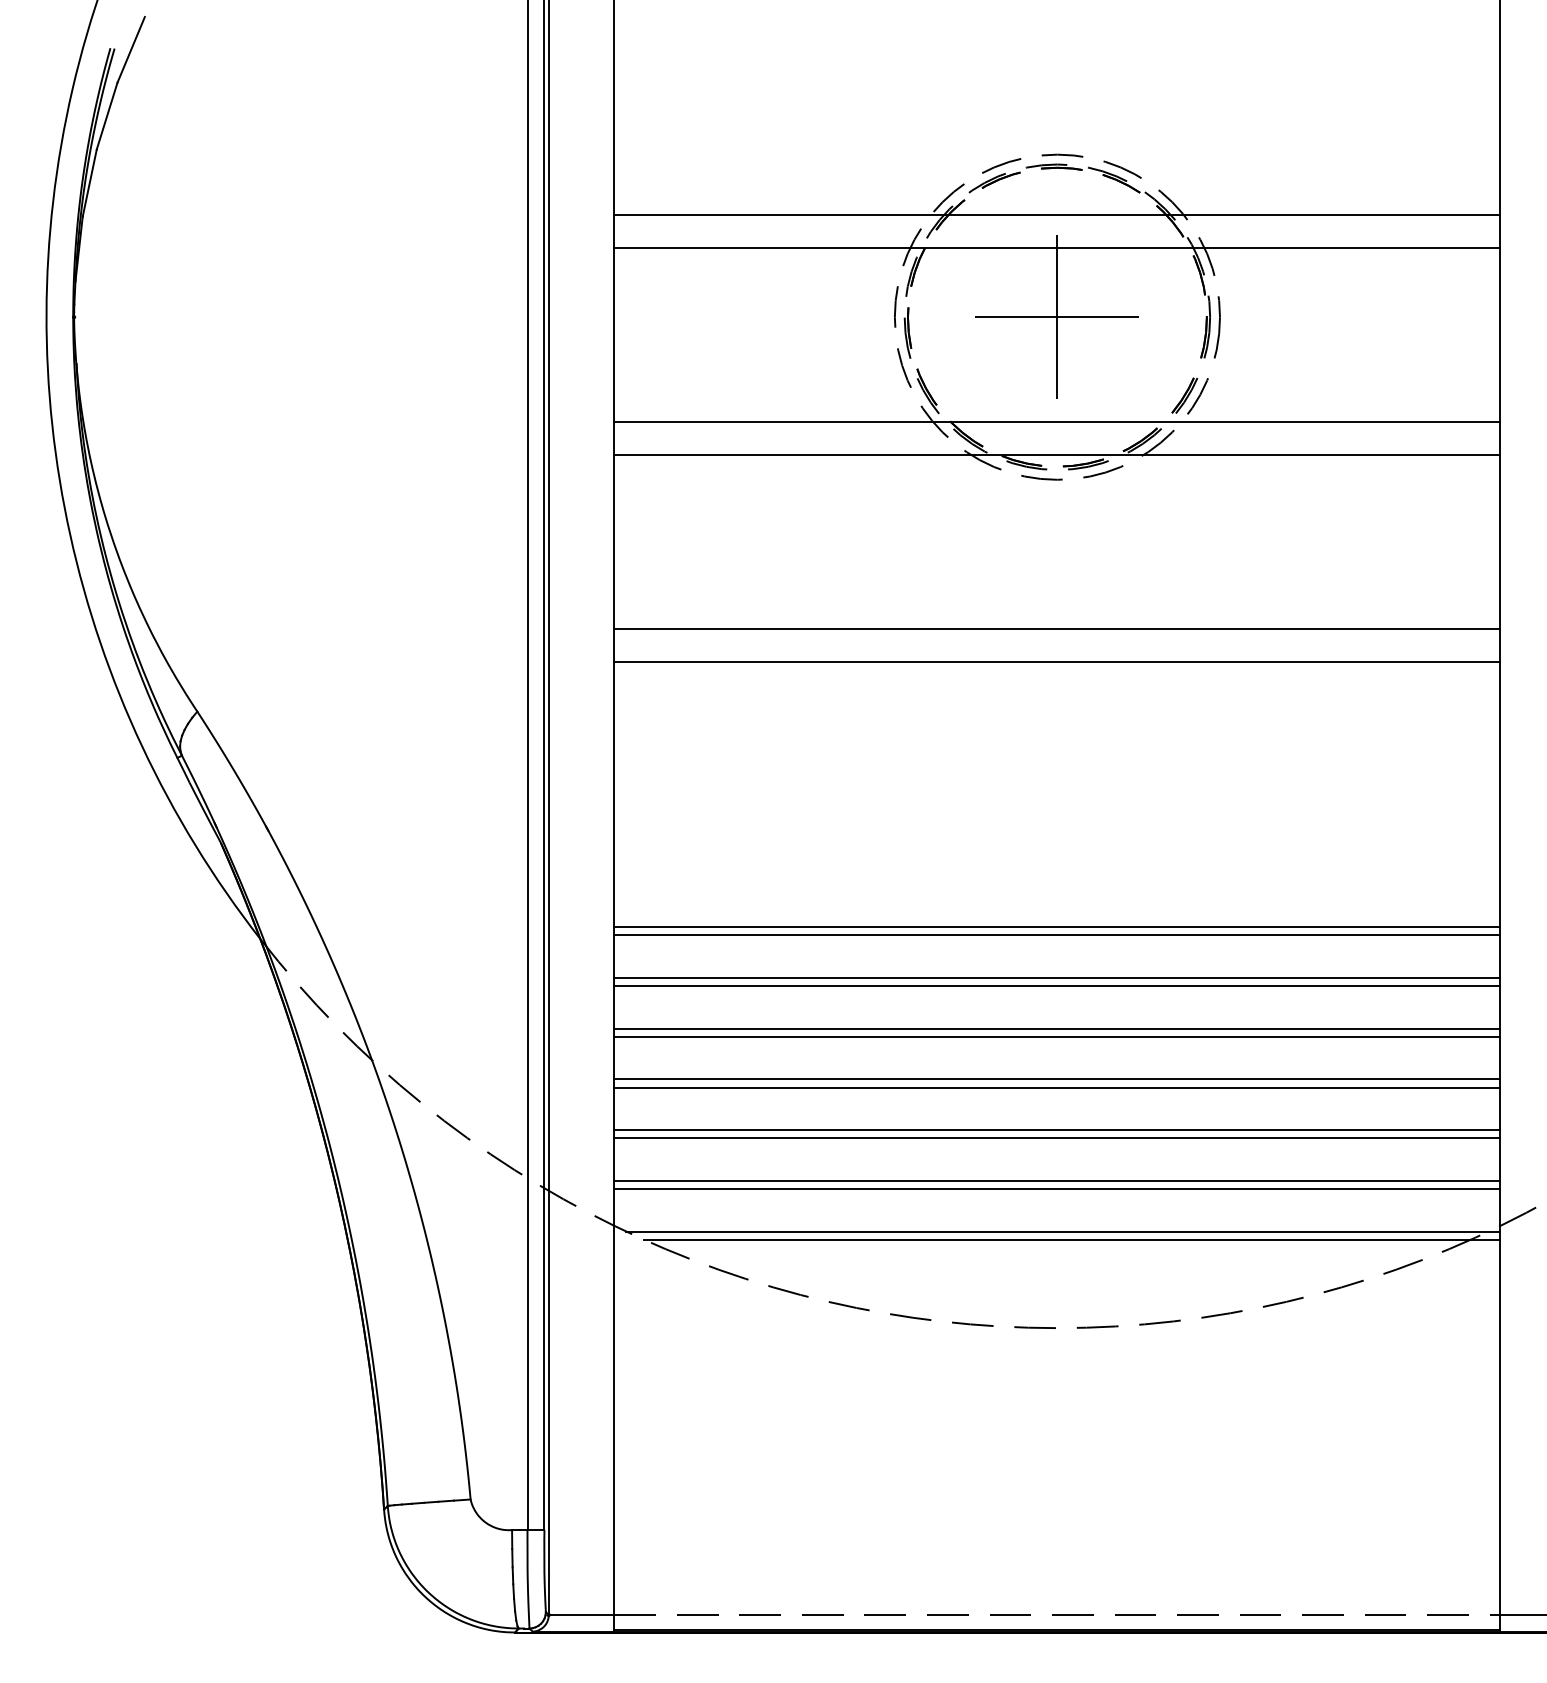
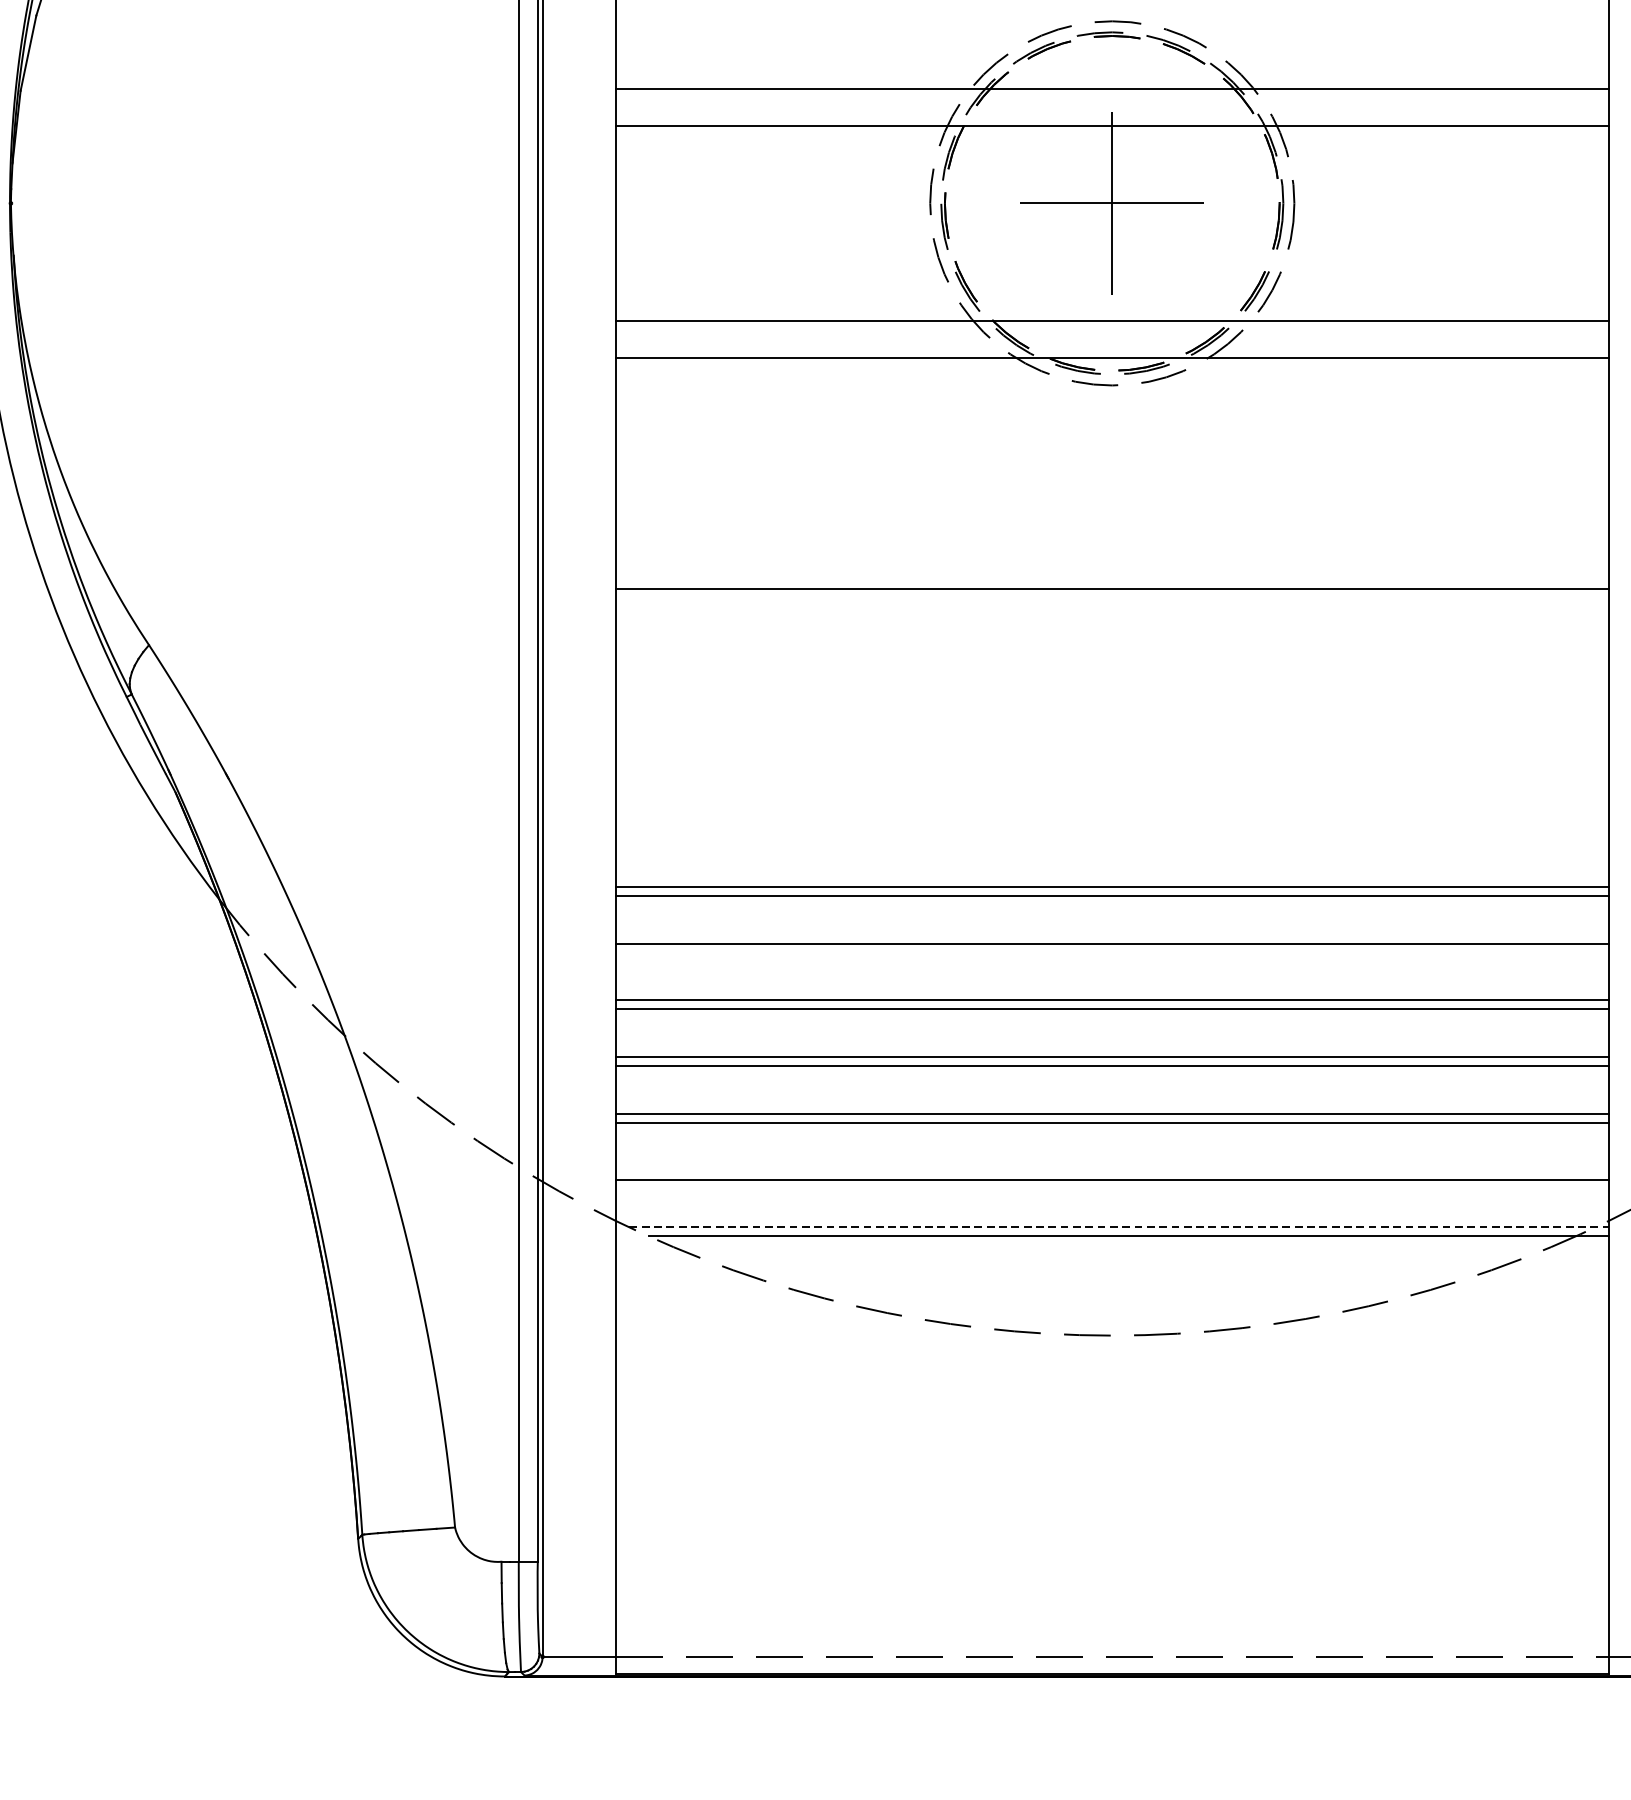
line: (1057, 628) -> (1112, 552), removed
line: (1057, 986) -> (1112, 952), removed
line: (1057, 1180) -> (1112, 1170), removed
line: (1063, 1231) -> (1119, 1227), solid -> dashed

